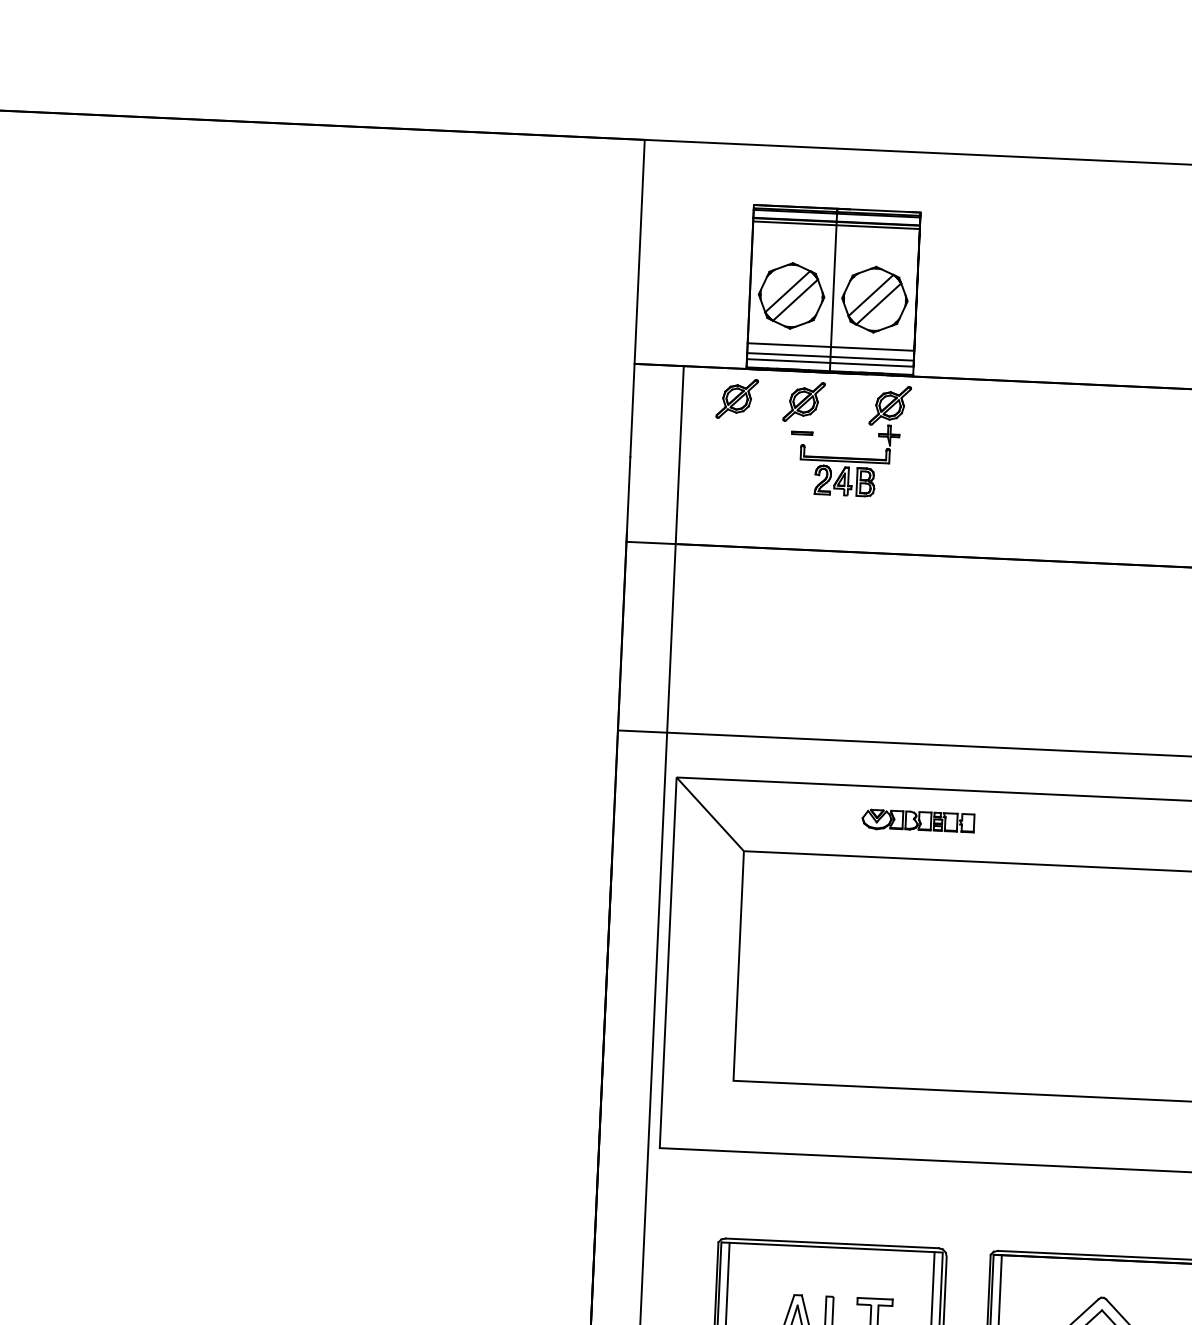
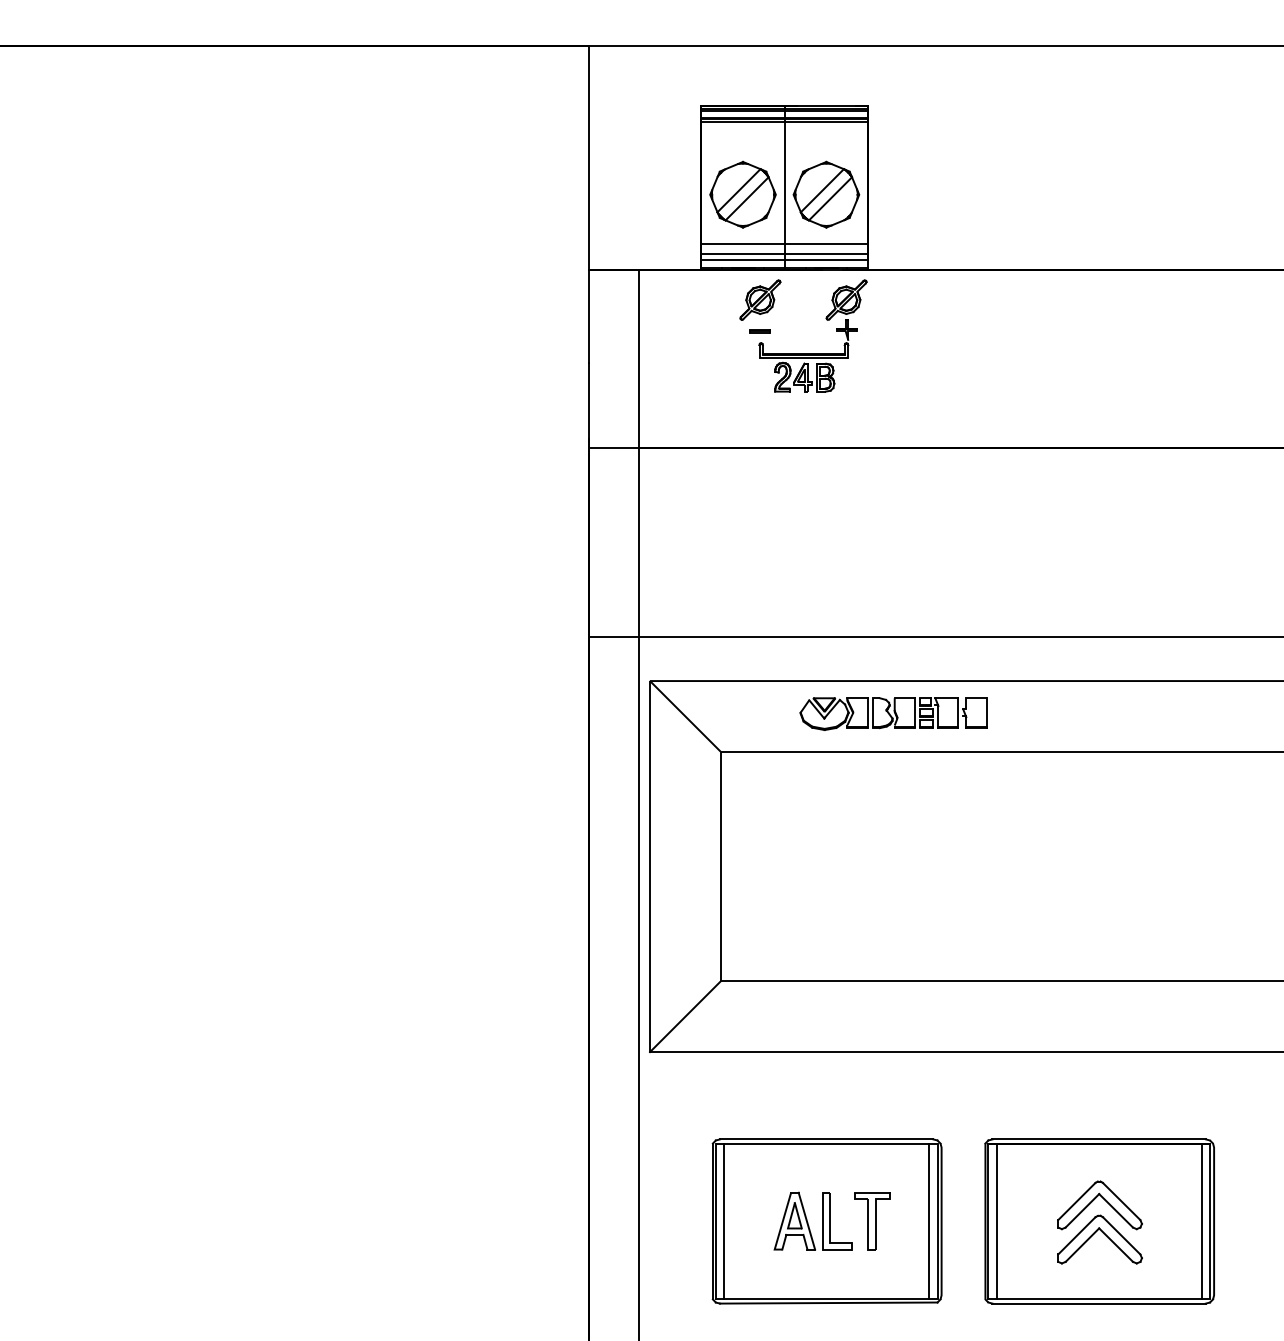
part: (737, 398) -> (693, 299), removed
part: (918, 820) -> (893, 713), size x1.67
line: (696, 1114) -> (685, 1016), added

